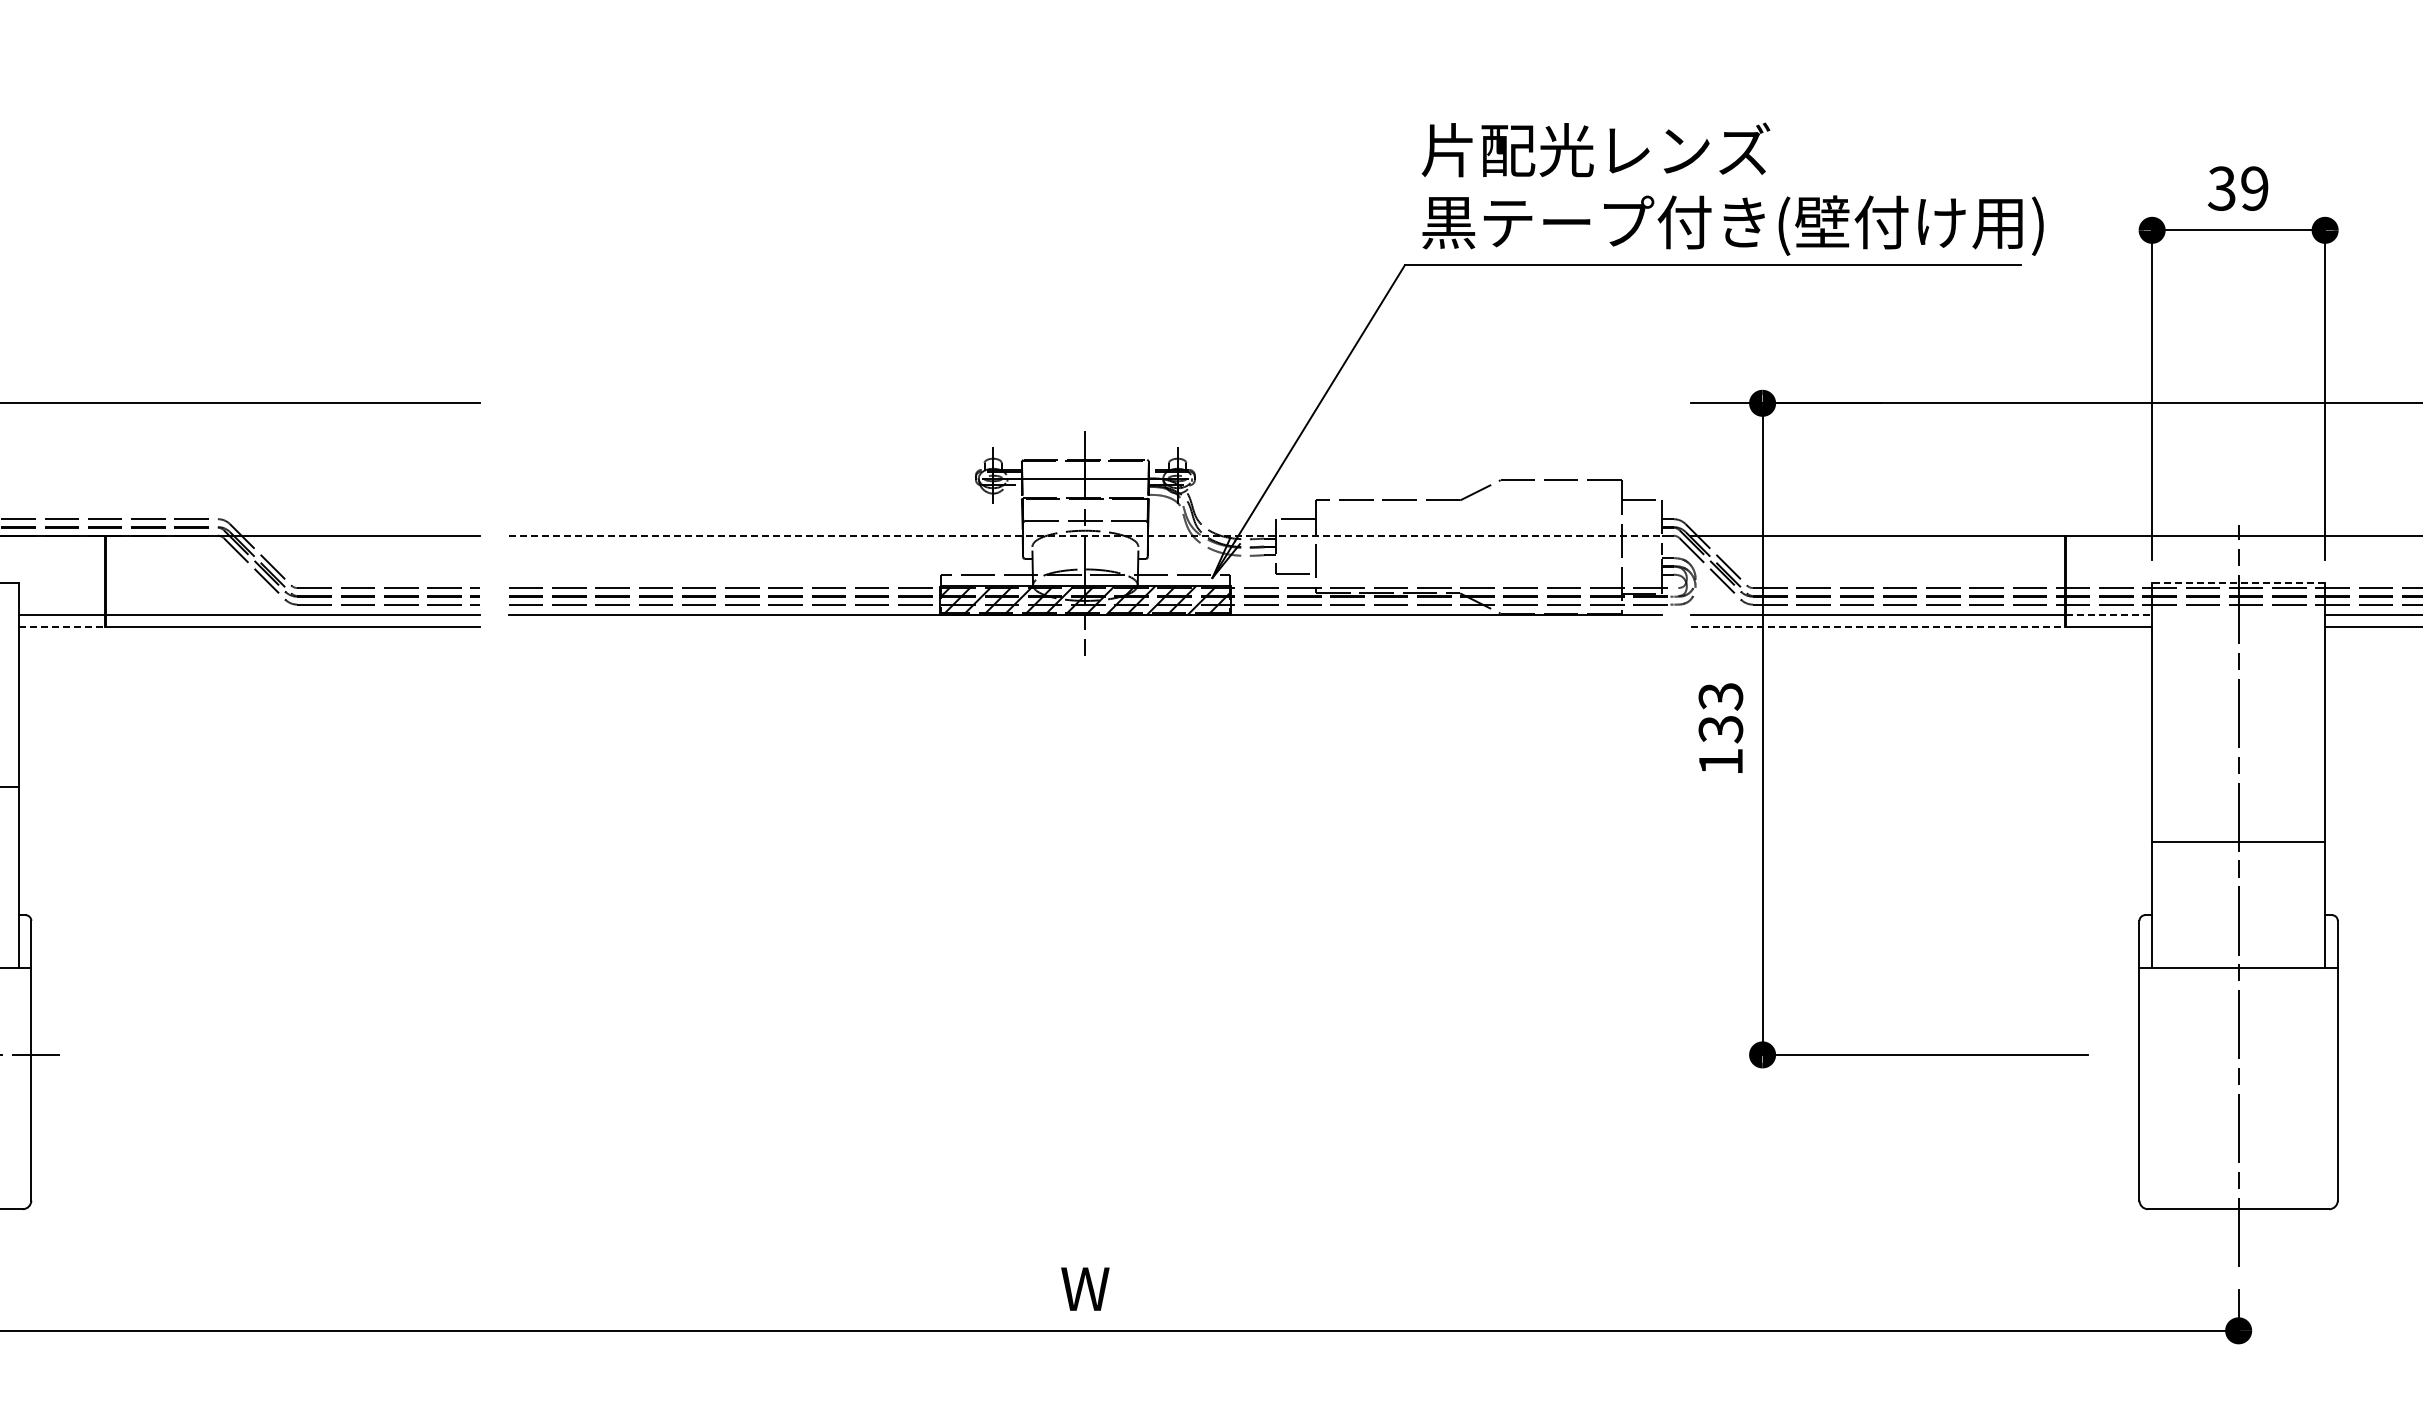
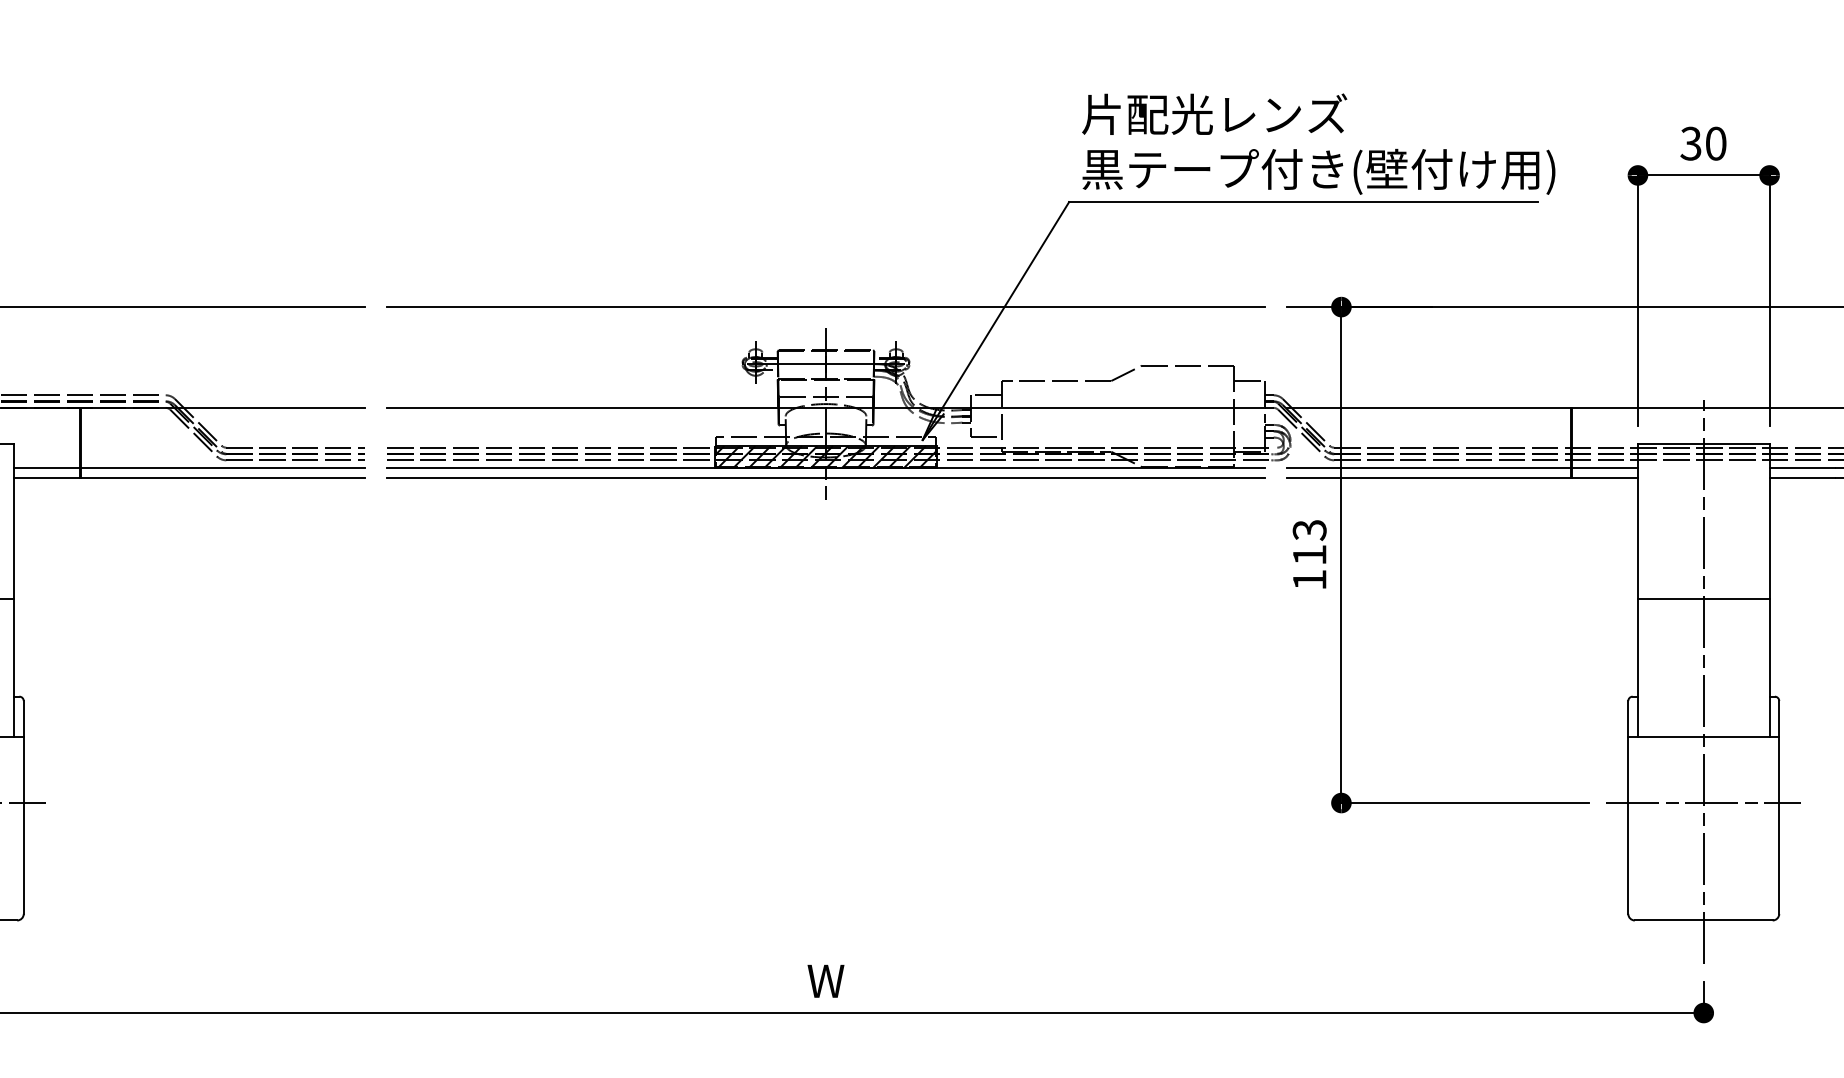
text: (2254, 188) -> (1715, 143), 39 -> 30
line: (1085, 403) -> (826, 307), added
line: (1085, 535) -> (826, 407), dashed -> solid
line: (2238, 582) -> (1703, 443), dashed -> solid
line: (2109, 614) -> (1605, 467), dashed -> solid
line: (62, 627) -> (47, 477), dashed -> solid
line: (1085, 627) -> (826, 477), added
line: (1877, 627) -> (1428, 477), dashed -> solid
text: (1720, 729) -> (1309, 555), 133 -> 113
line: (2238, 842) -> (1703, 599), moved
line: (2238, 1054) -> (1703, 802), added

